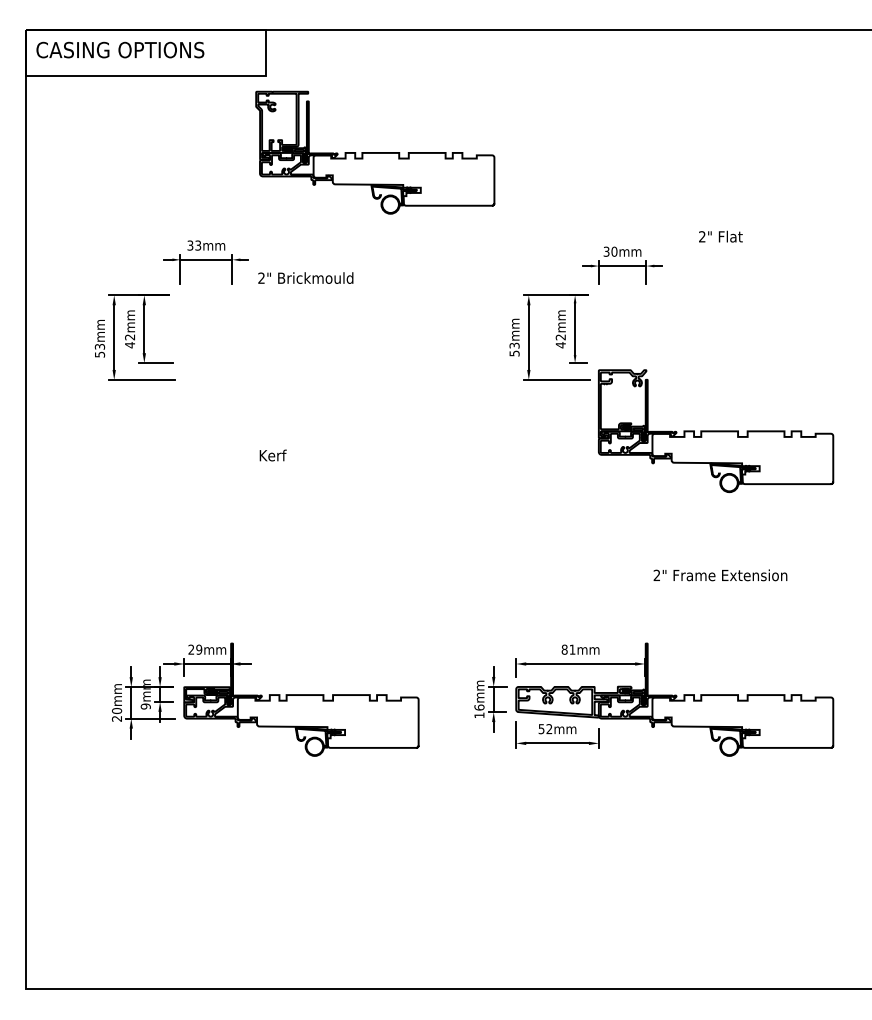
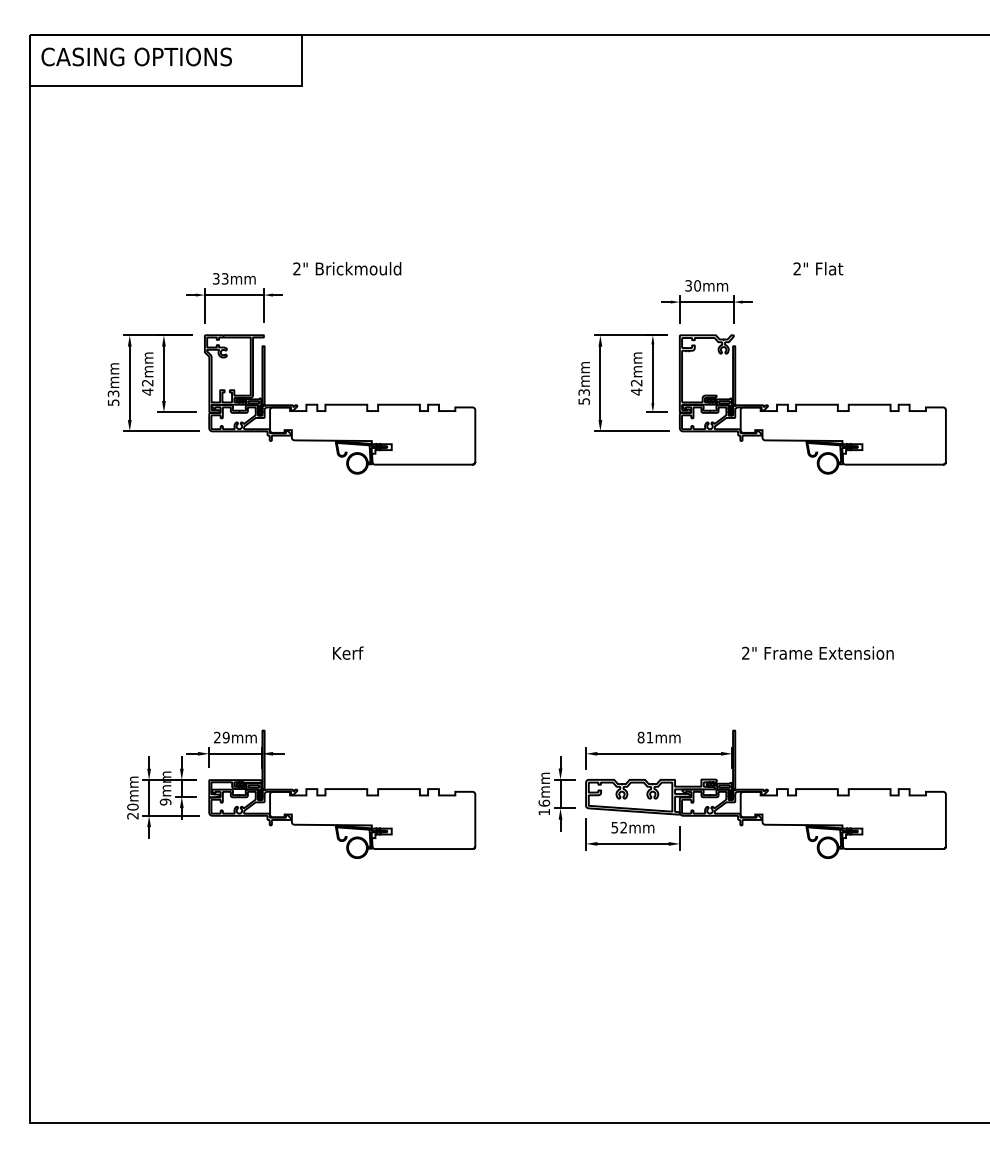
part: (375, 152) -> (340, 404), moved
text: (306, 277) -> (347, 268), moved
part: (715, 431) -> (812, 404), moved
text: (273, 454) -> (348, 652), moved

